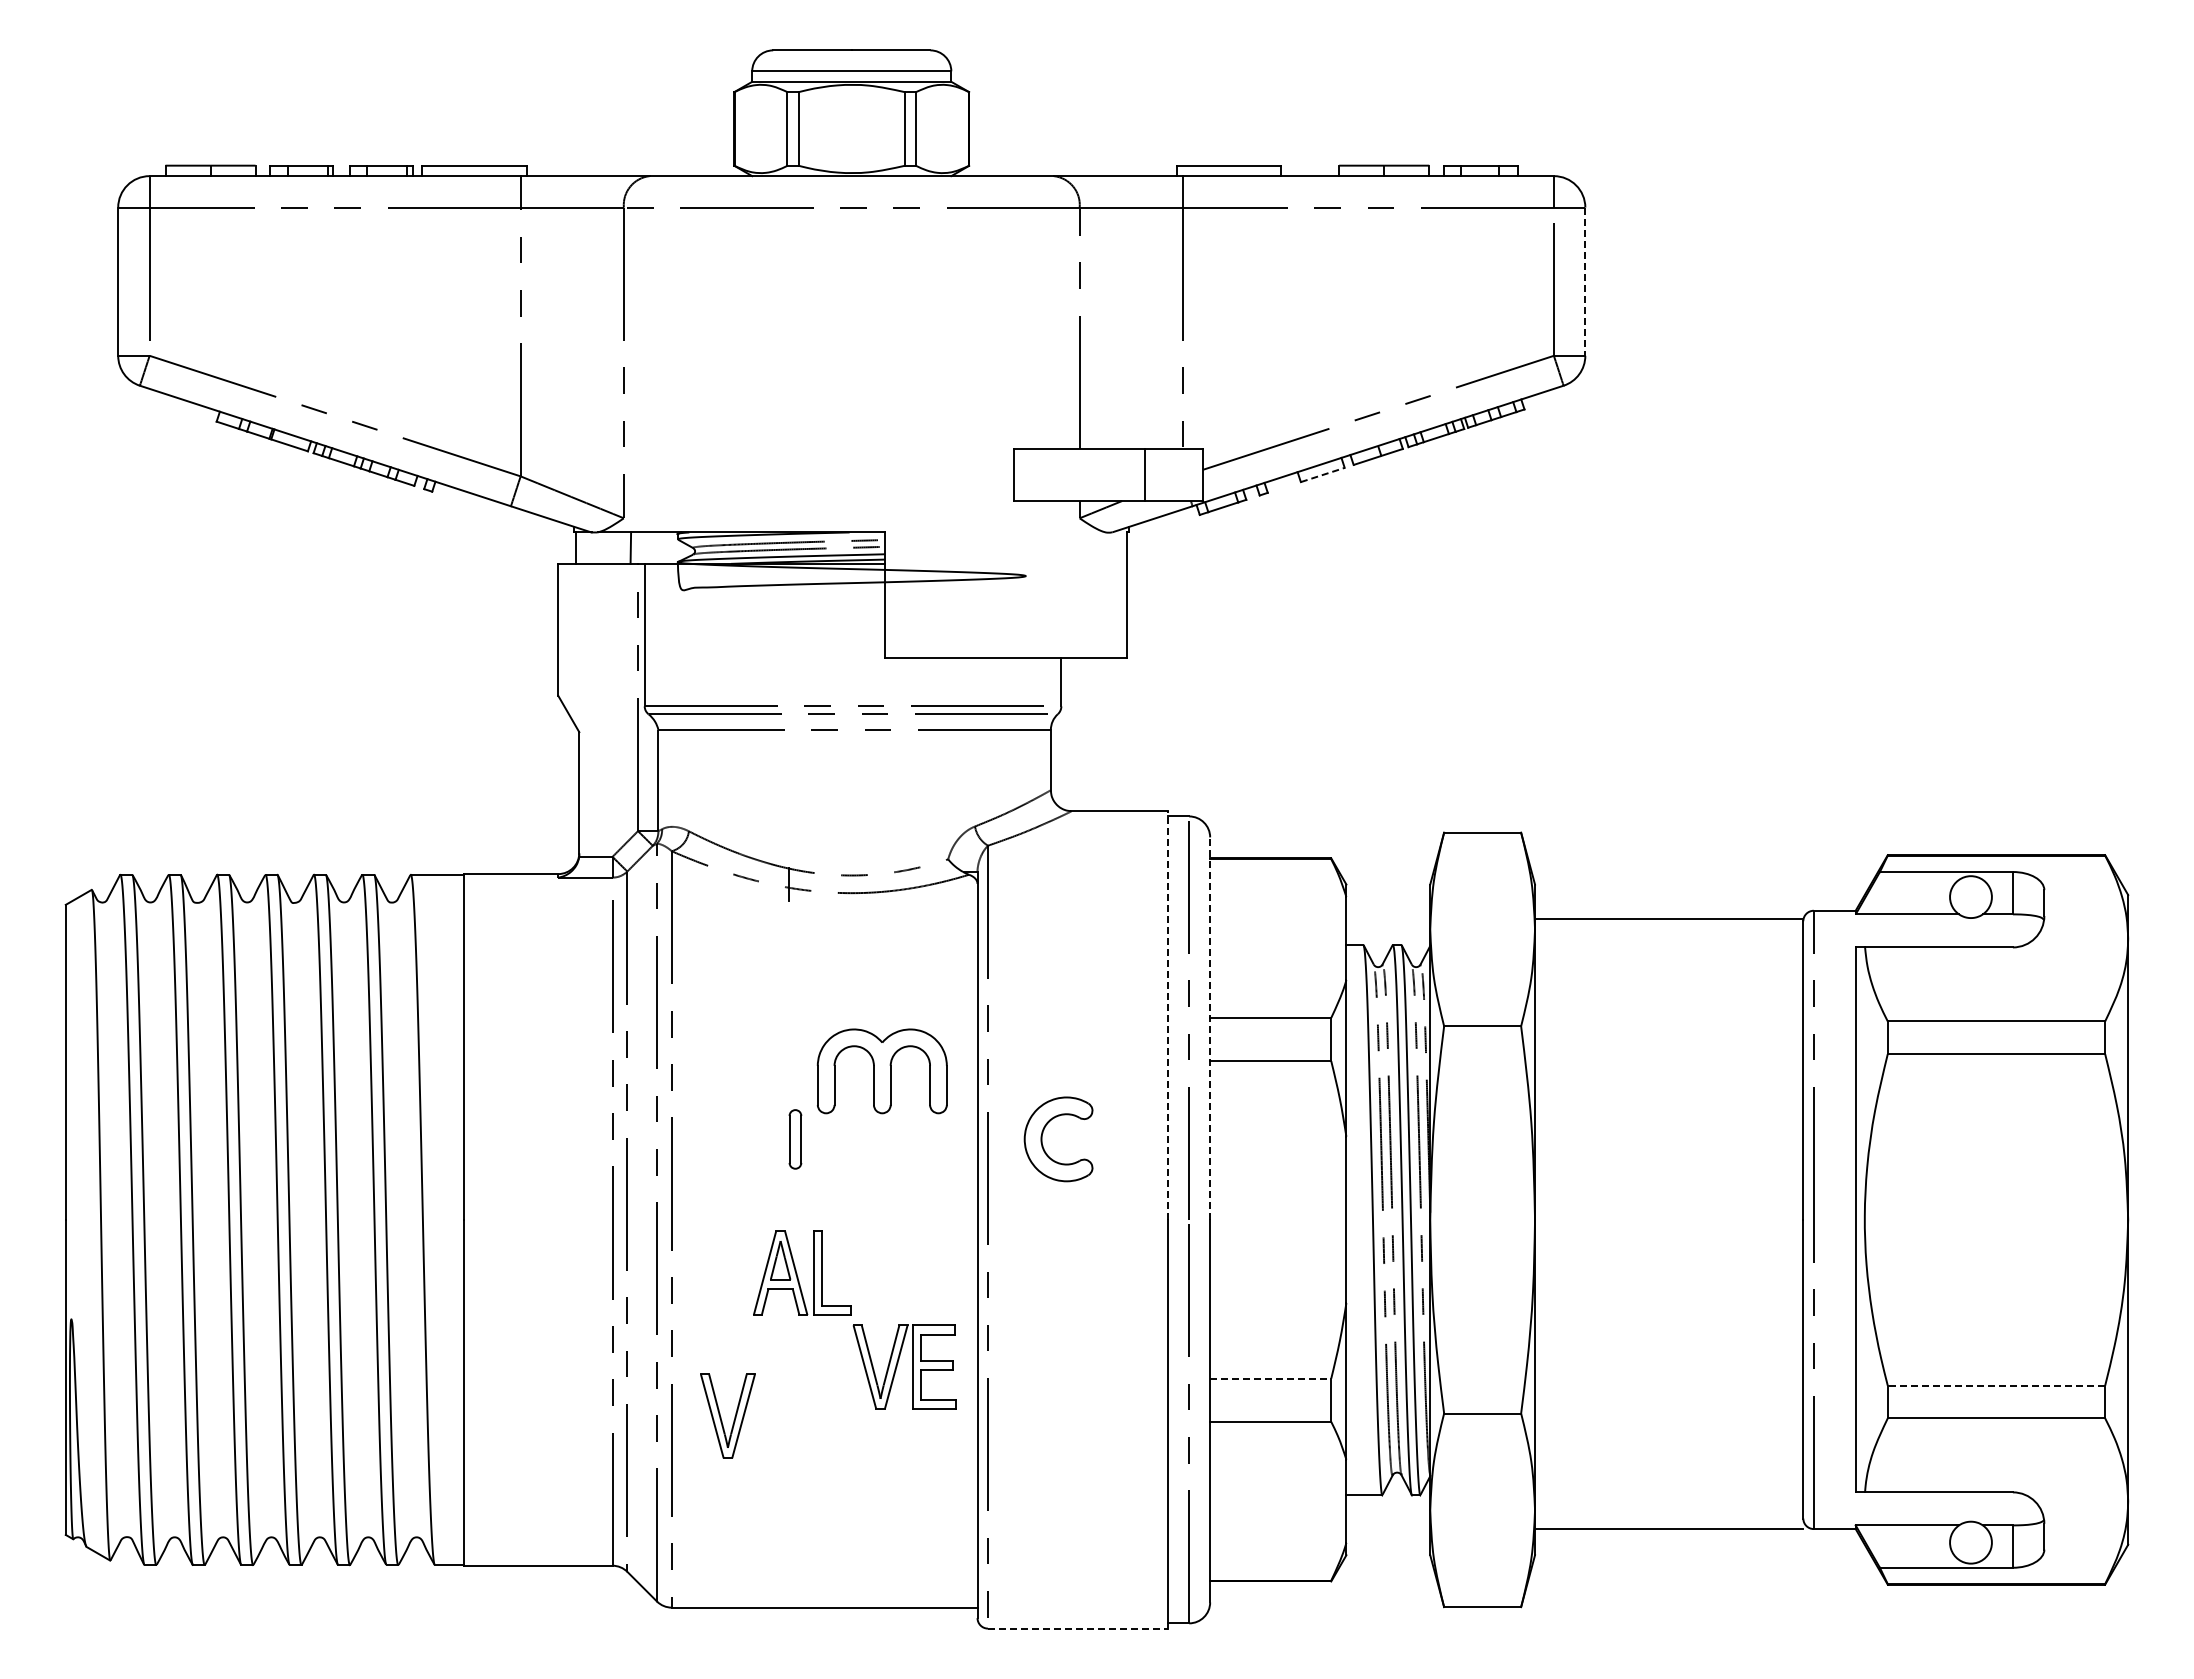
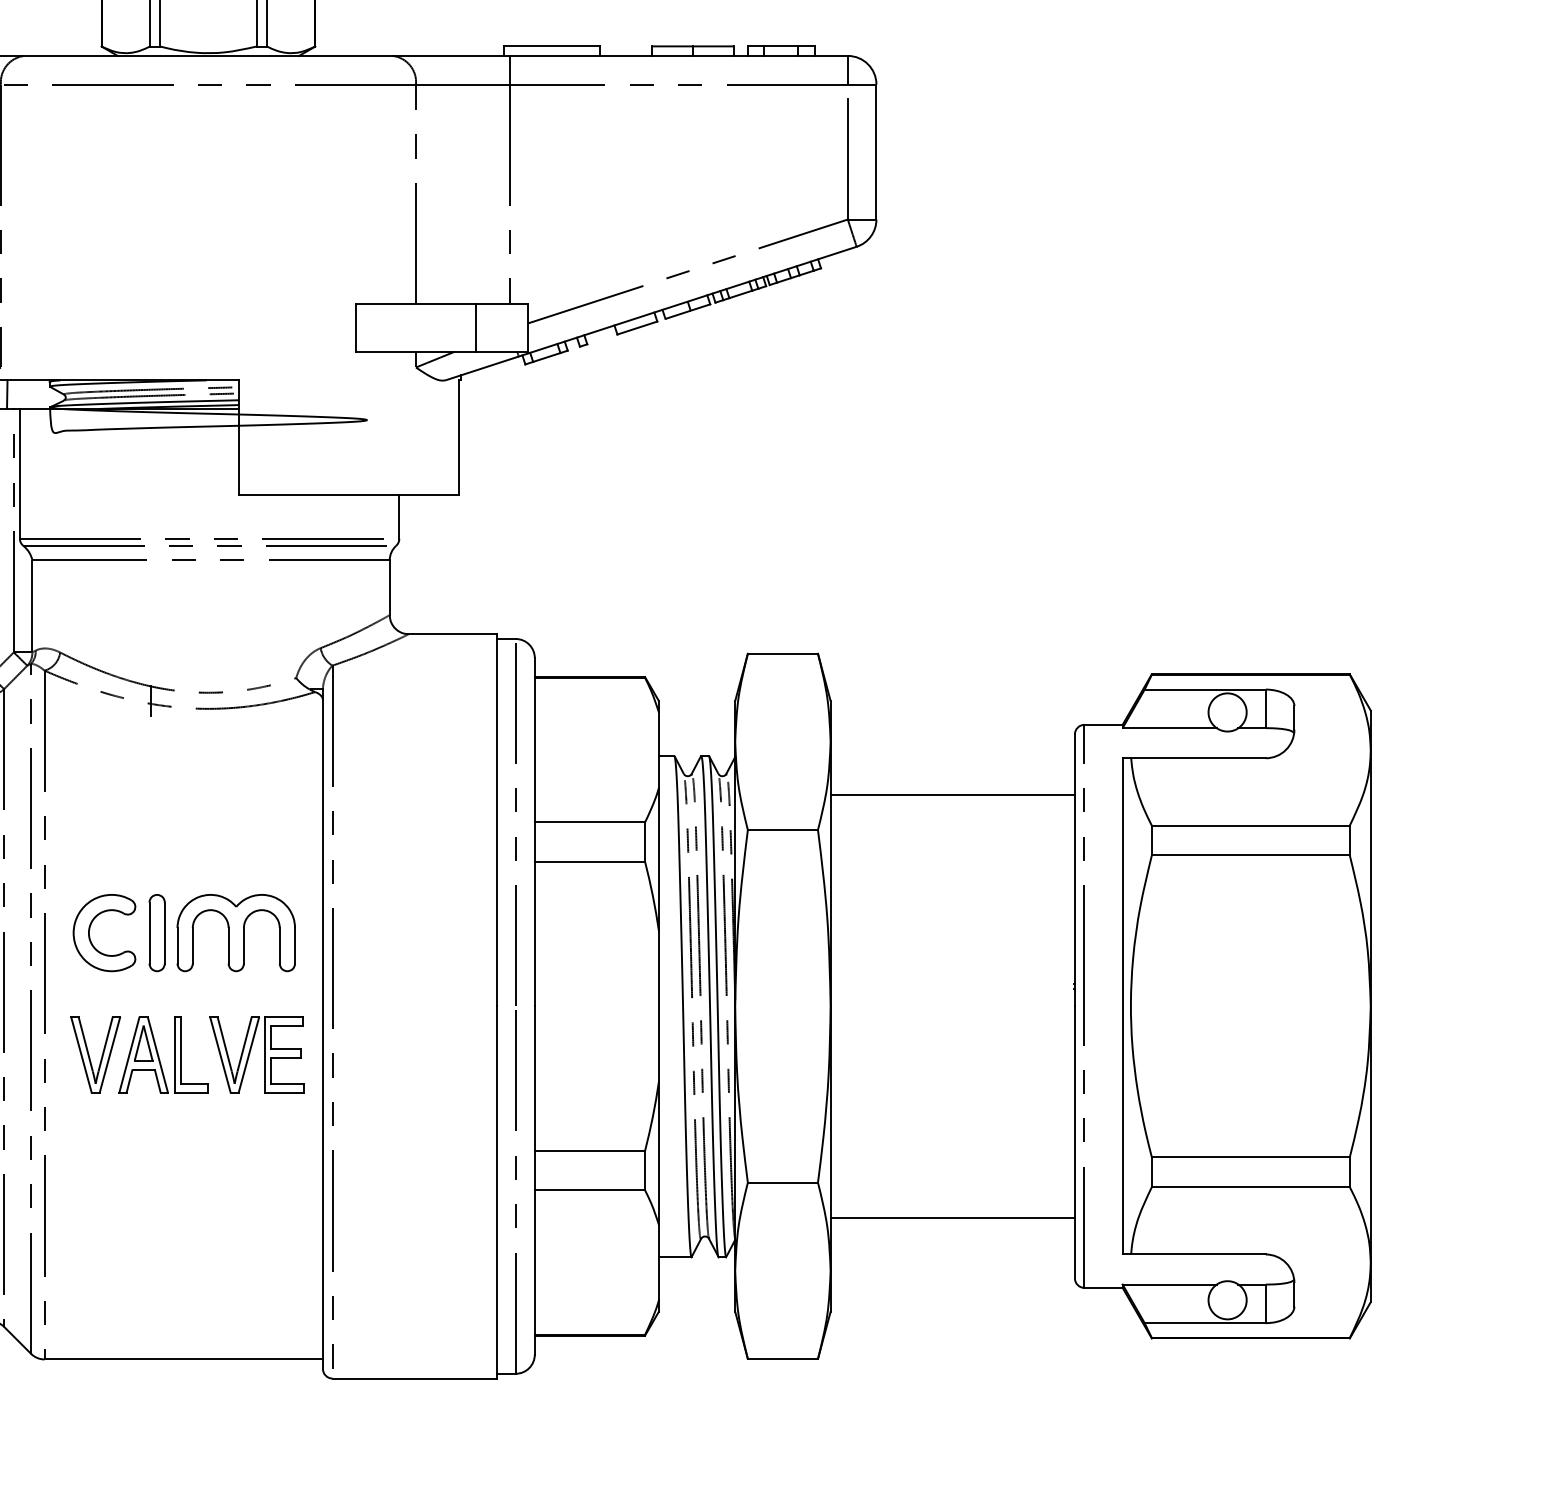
line: (1585, 282) -> (876, 152), dashed -> solid
line: (1323, 474) -> (638, 327), dashed -> solid
line: (1669, 919) -> (953, 794), moved
line: (1168, 1015) -> (496, 820), dashed -> solid
line: (1210, 1028) -> (535, 832), dashed -> solid
part: (881, 1071) -> (235, 933), moved
part: (795, 1139) -> (157, 933), size x1.43
part: (1042, 1139) -> (89, 933), moved
part: (898, 1363) -> (251, 1051), moved
line: (1270, 1378) -> (589, 1150), dashed -> solid
line: (1996, 1385) -> (1250, 1157), dashed -> solid
part: (721, 1416) -> (89, 1055), moved
line: (1669, 1528) -> (953, 1218), moved
line: (1078, 1628) -> (414, 1378), dashed -> solid

